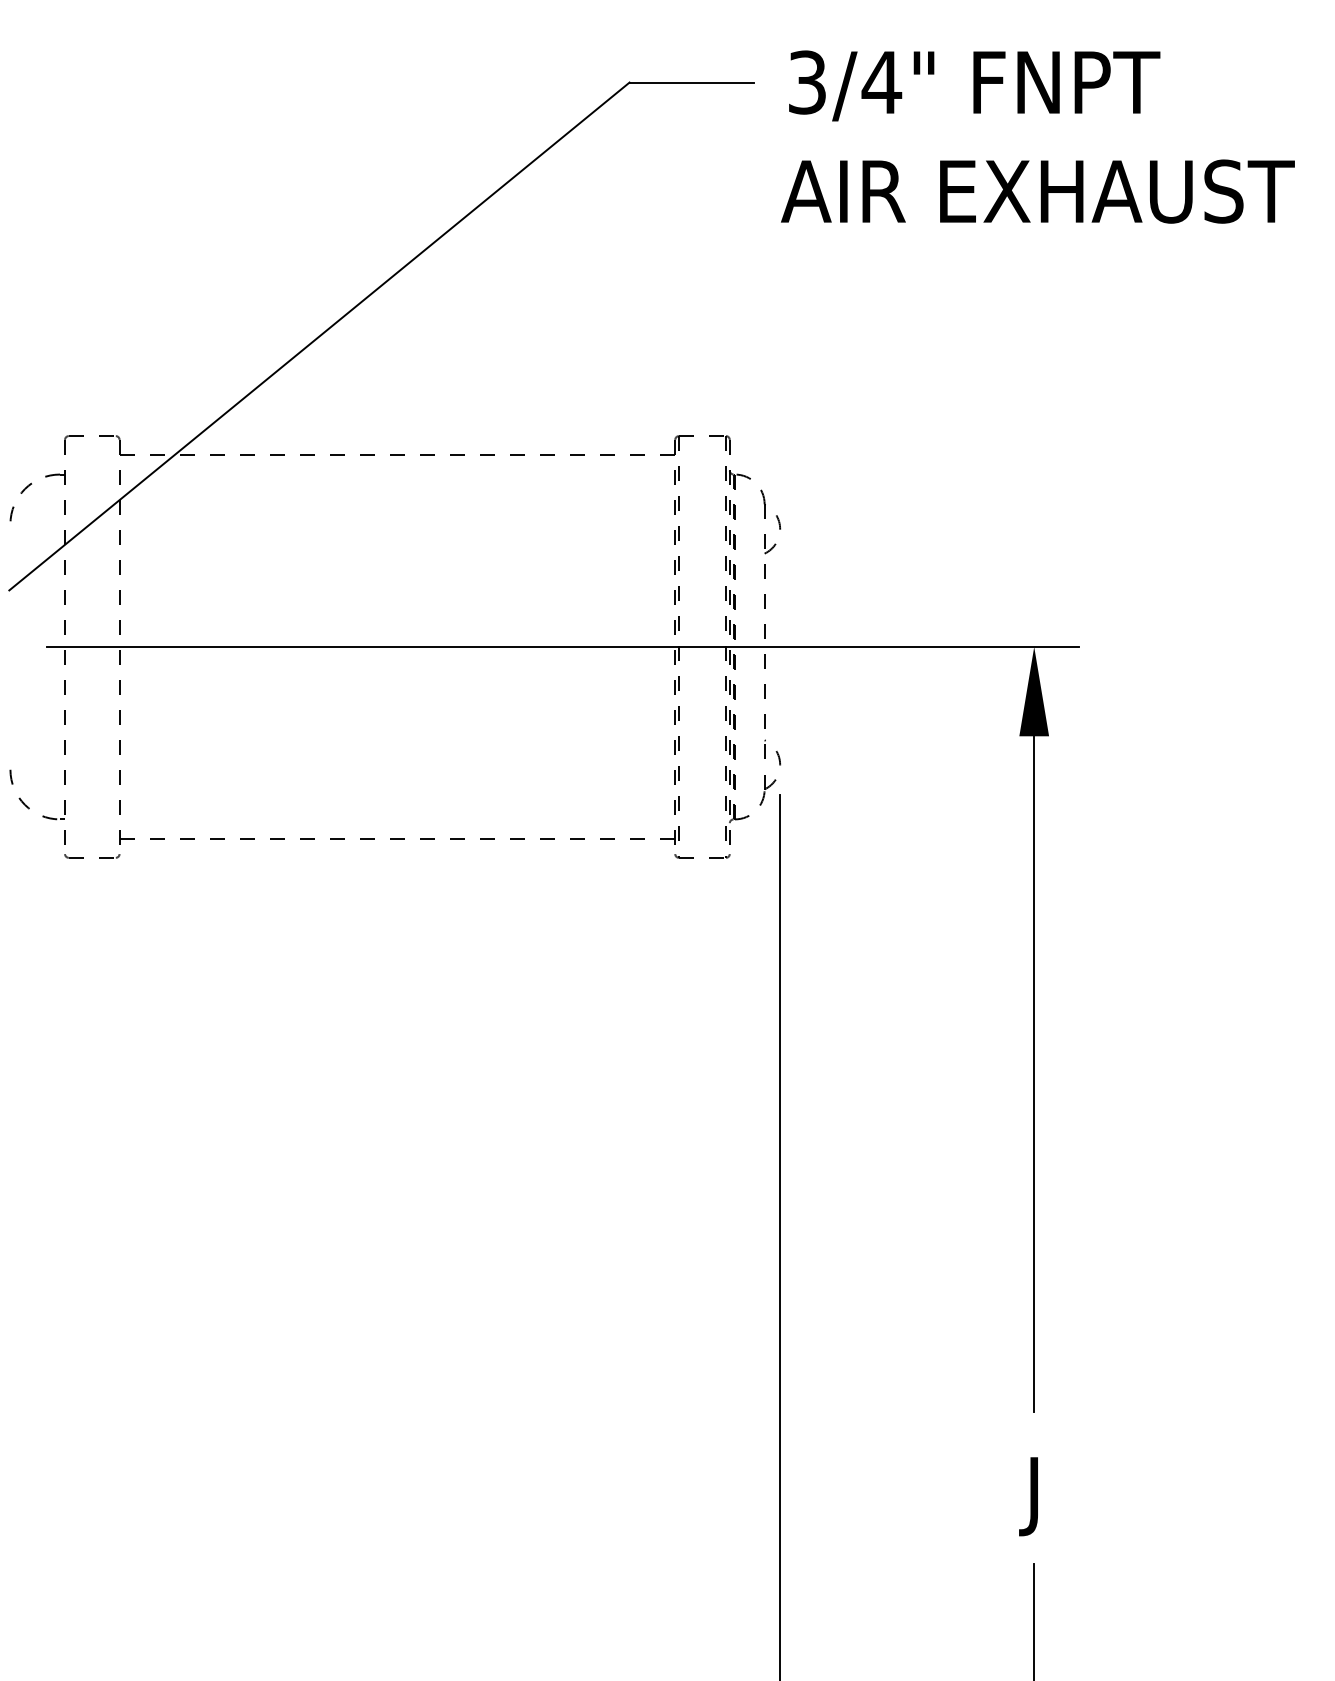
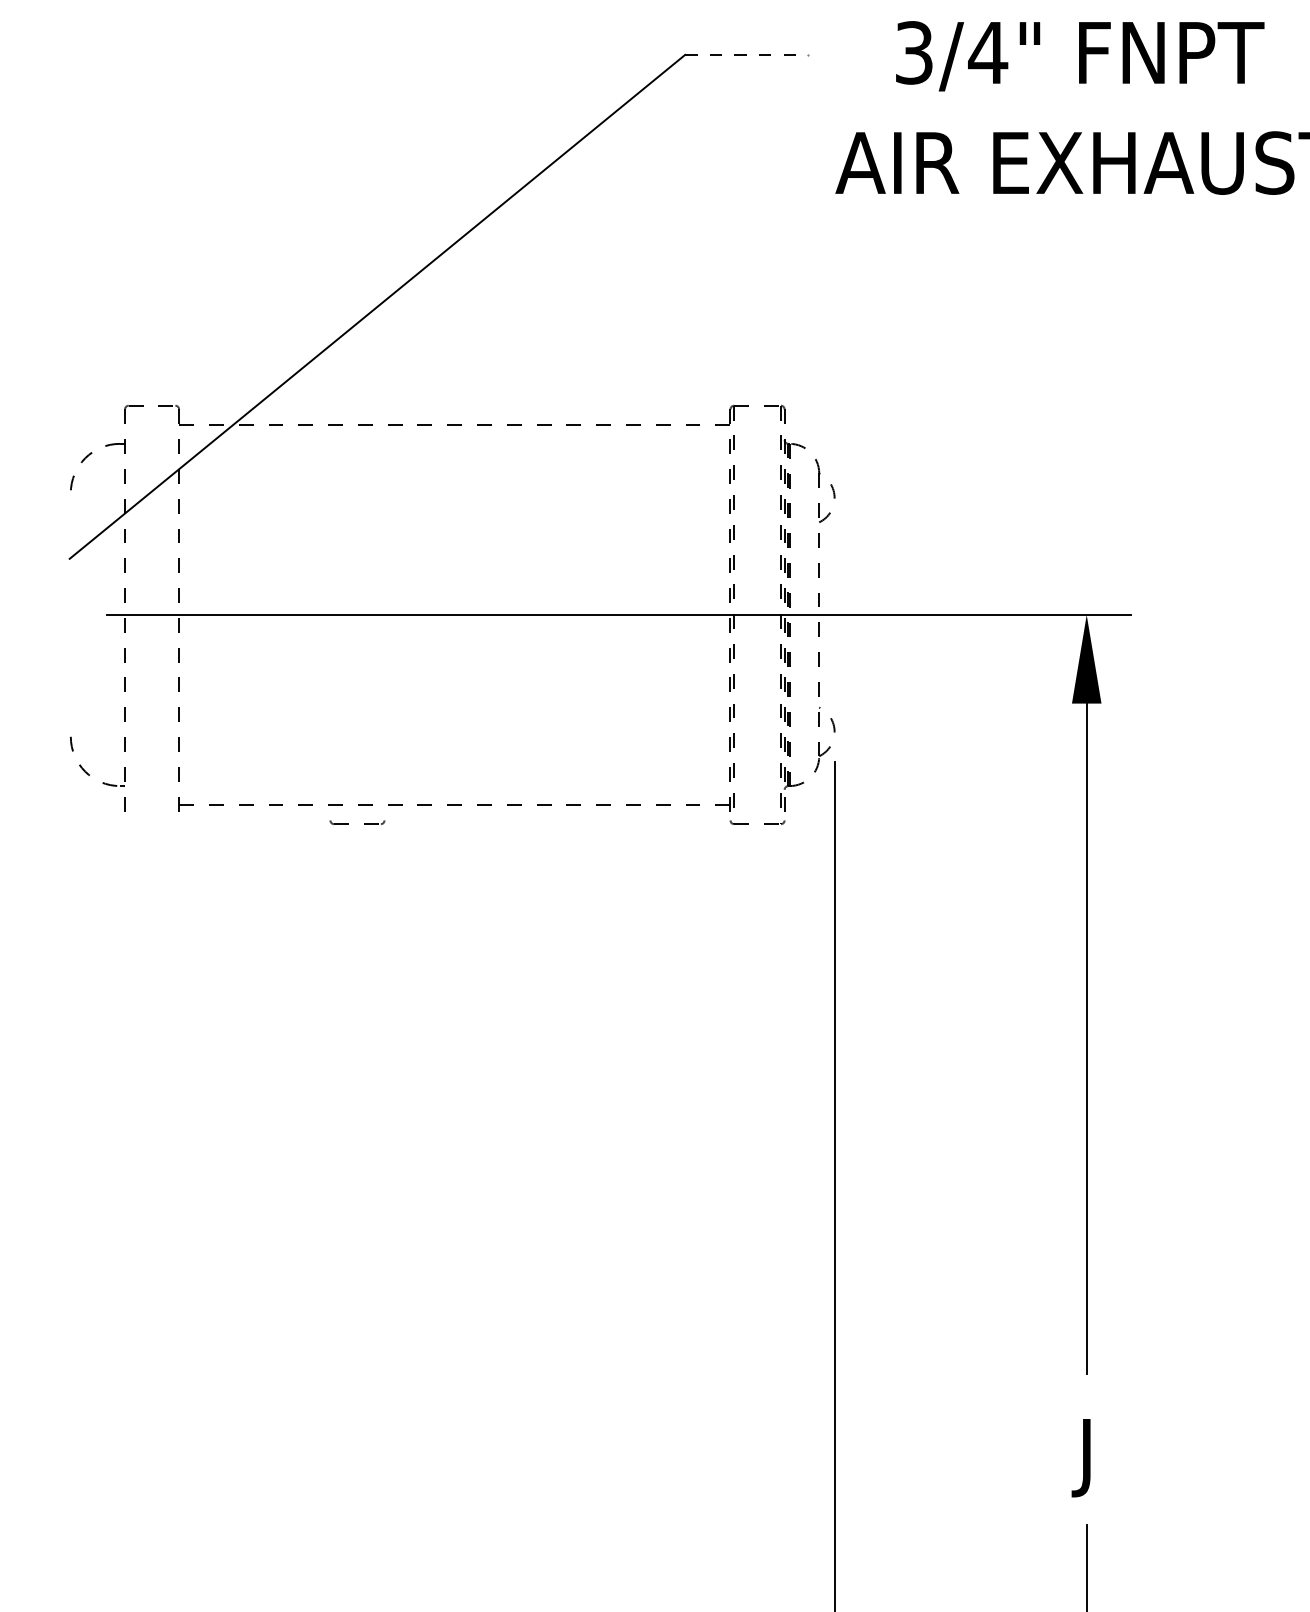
line: (692, 82) -> (747, 54), solid -> dashed
text: (974, 85) -> (1080, 55), moved
part: (99, 857) -> (364, 823), moved

